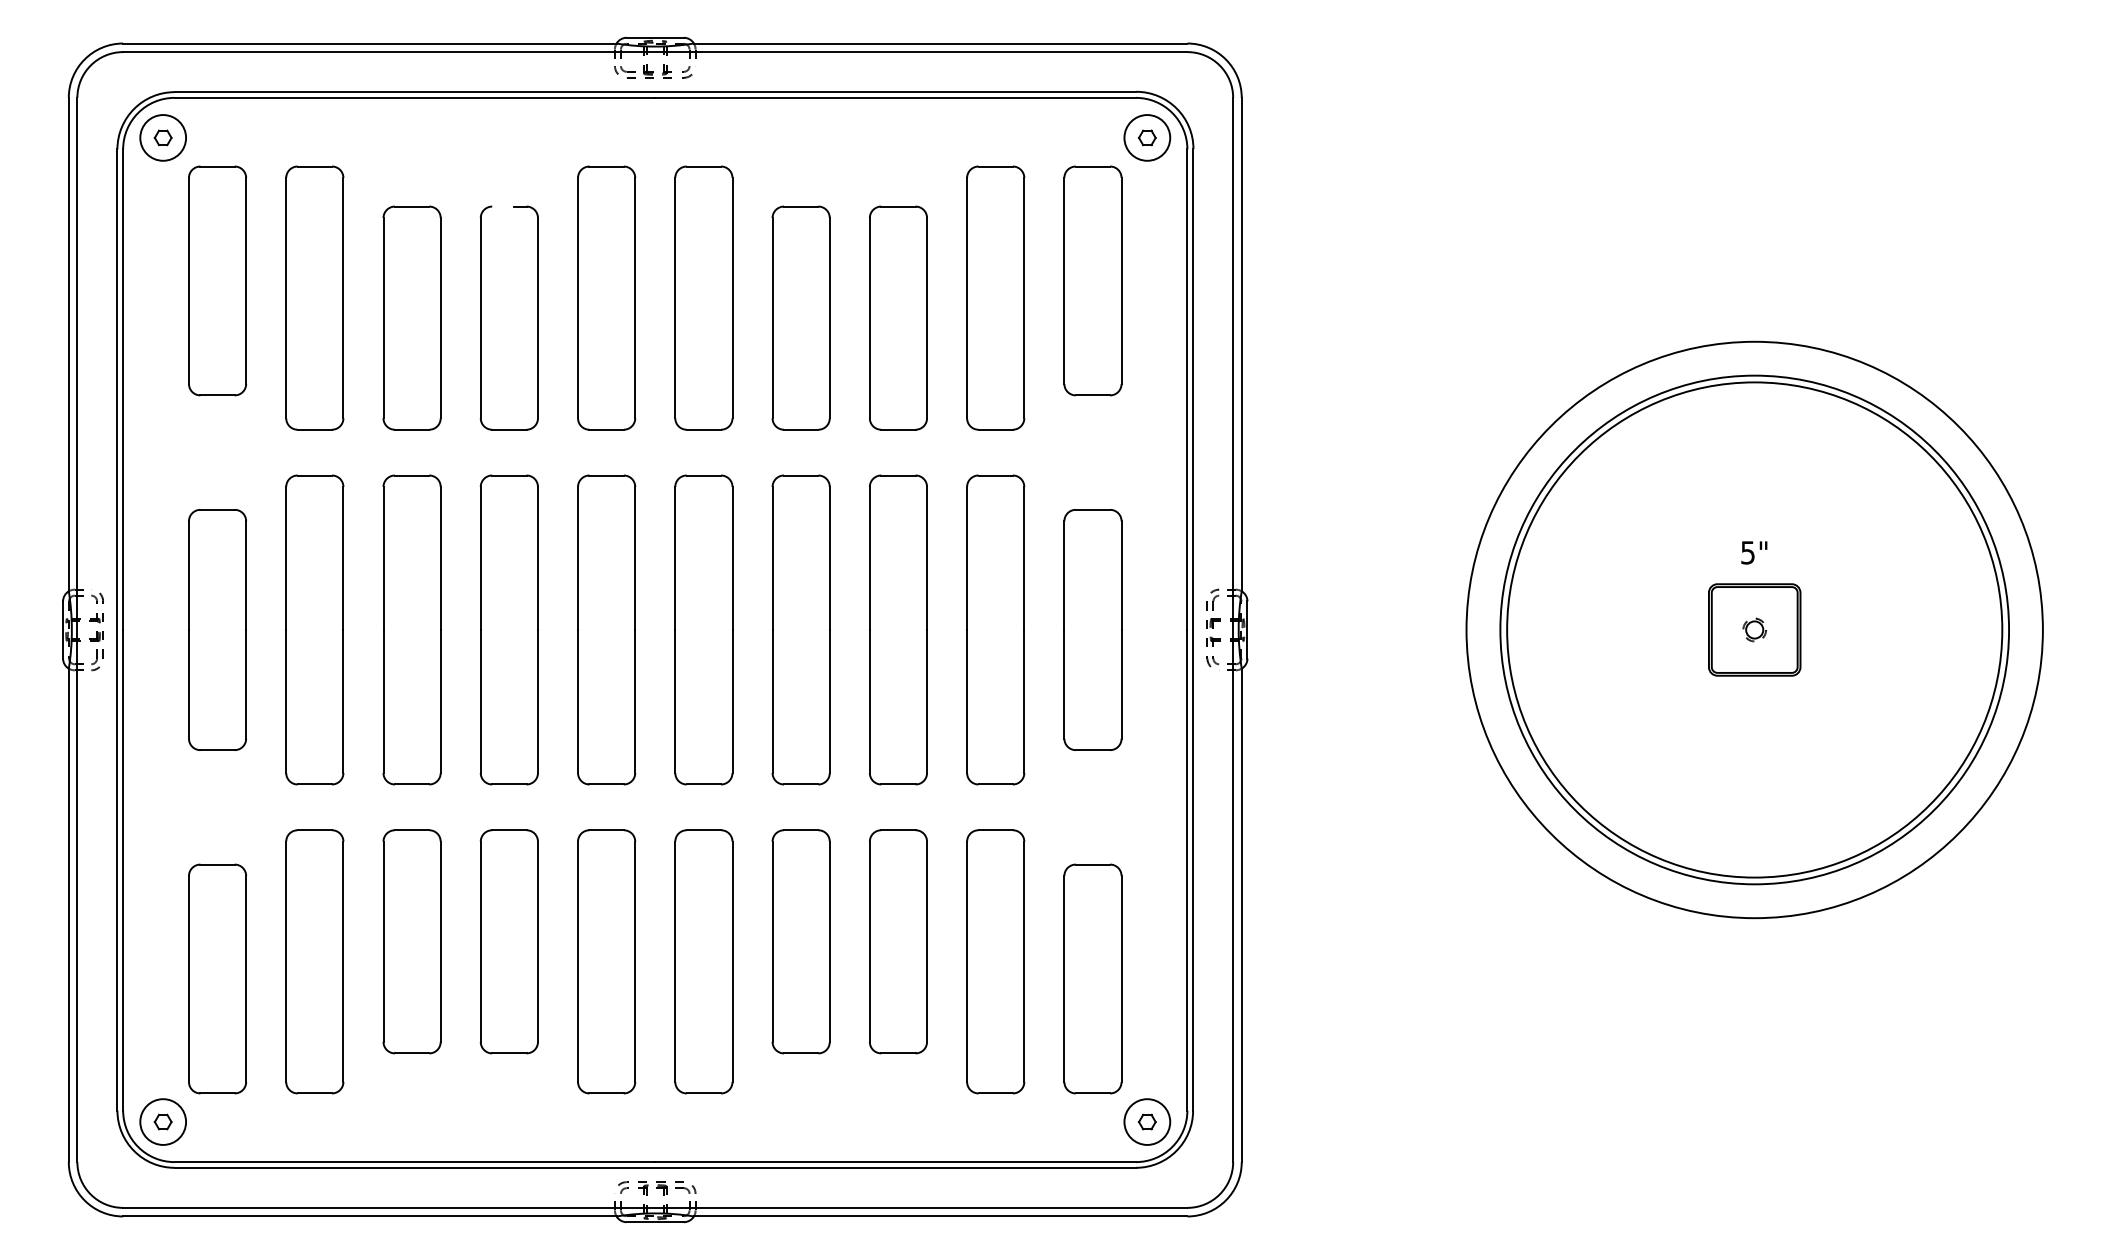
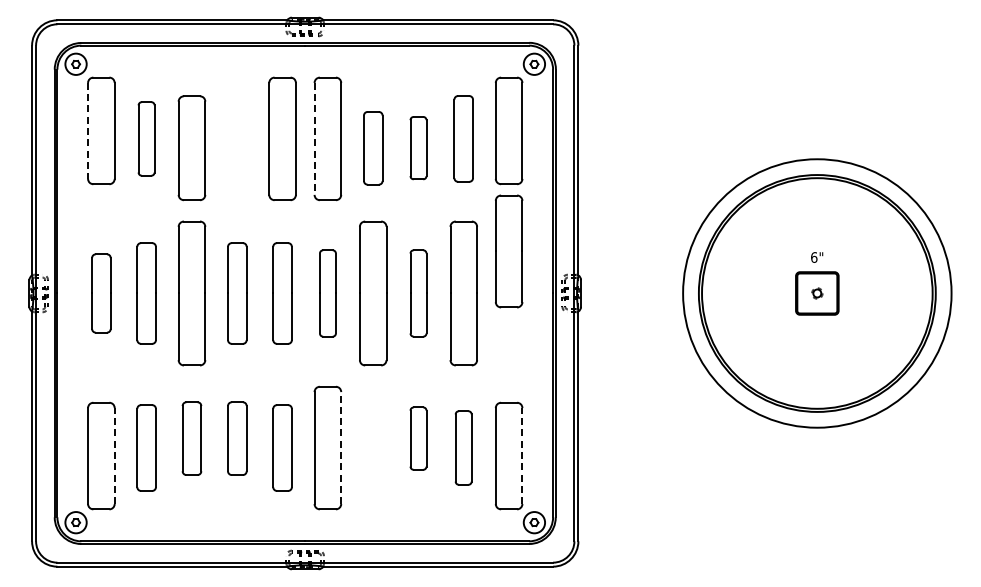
line: (189, 280) -> (88, 130), solid -> dashed
part: (314, 297) -> (146, 138), size x0.6
line: (675, 297) -> (314, 138), solid -> dashed
part: (995, 297) -> (463, 138), size x0.7
part: (898, 316) -> (418, 147), size x0.6
part: (481, 318) -> (224, 148), removed
part: (801, 318) -> (373, 148), size x0.7
text: (1748, 552) -> (814, 257), 5" -> 6"
part: (217, 630) -> (101, 293), size x0.7
part: (314, 630) -> (146, 293), size x0.7
part: (509, 630) -> (237, 293), size x0.7
part: (606, 630) -> (282, 293), size x0.7
part: (703, 630) -> (327, 293), size x0.6
part: (898, 630) -> (418, 293), size x0.6
part: (1093, 630) -> (509, 251), moved
part: (411, 941) -> (191, 438), size x0.7
part: (509, 941) -> (237, 438), size x0.7
part: (801, 941) -> (373, 438), removed
part: (898, 941) -> (418, 438), size x0.6
part: (314, 960) -> (146, 447), size x0.7
part: (606, 960) -> (282, 447), size x0.7
part: (995, 960) -> (463, 447), size x0.6
line: (733, 962) -> (341, 448), solid -> dashed
line: (245, 979) -> (114, 456), solid -> dashed
line: (1121, 979) -> (522, 456), solid -> dashed

